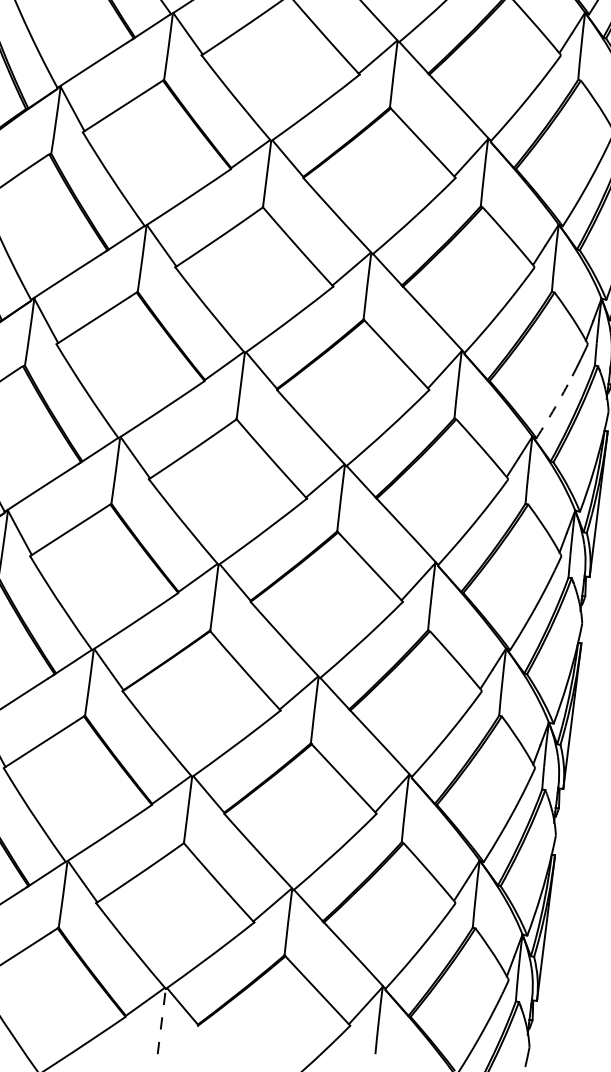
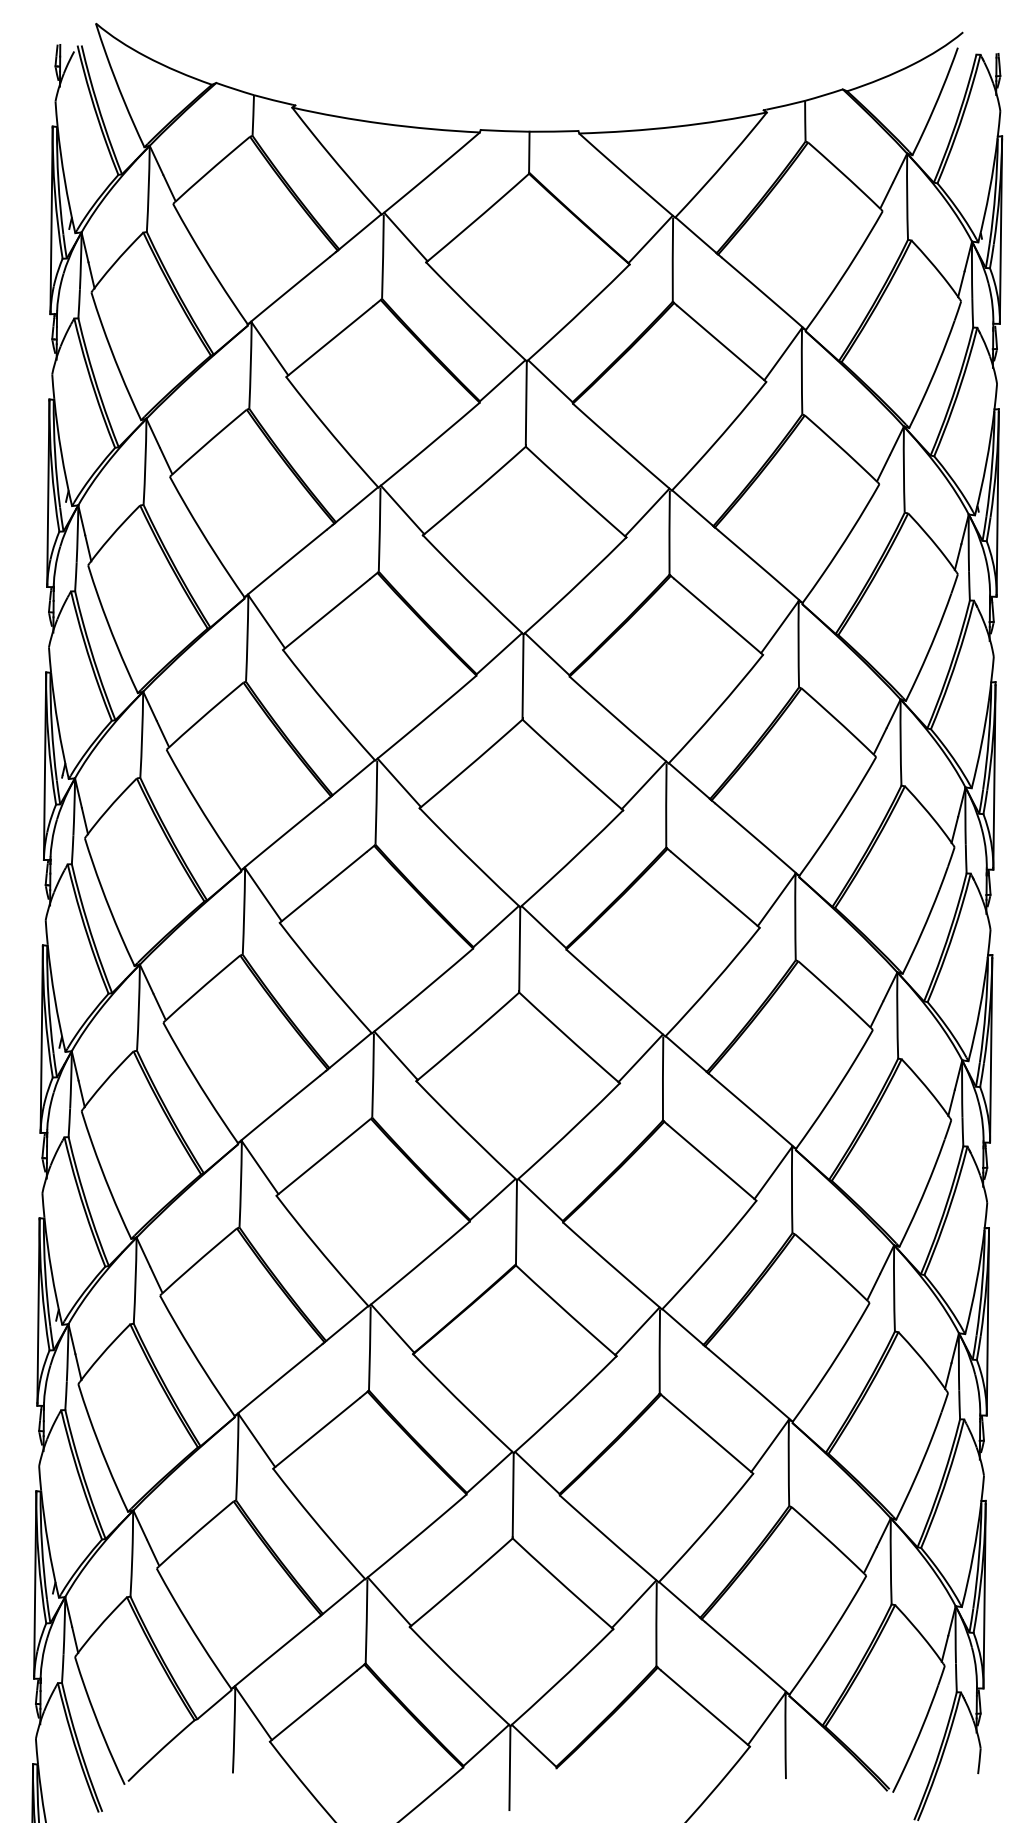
arc: (555, 407) -> (922, 932), dashed -> solid
line: (161, 1021) -> (509, 1767), dashed -> solid

